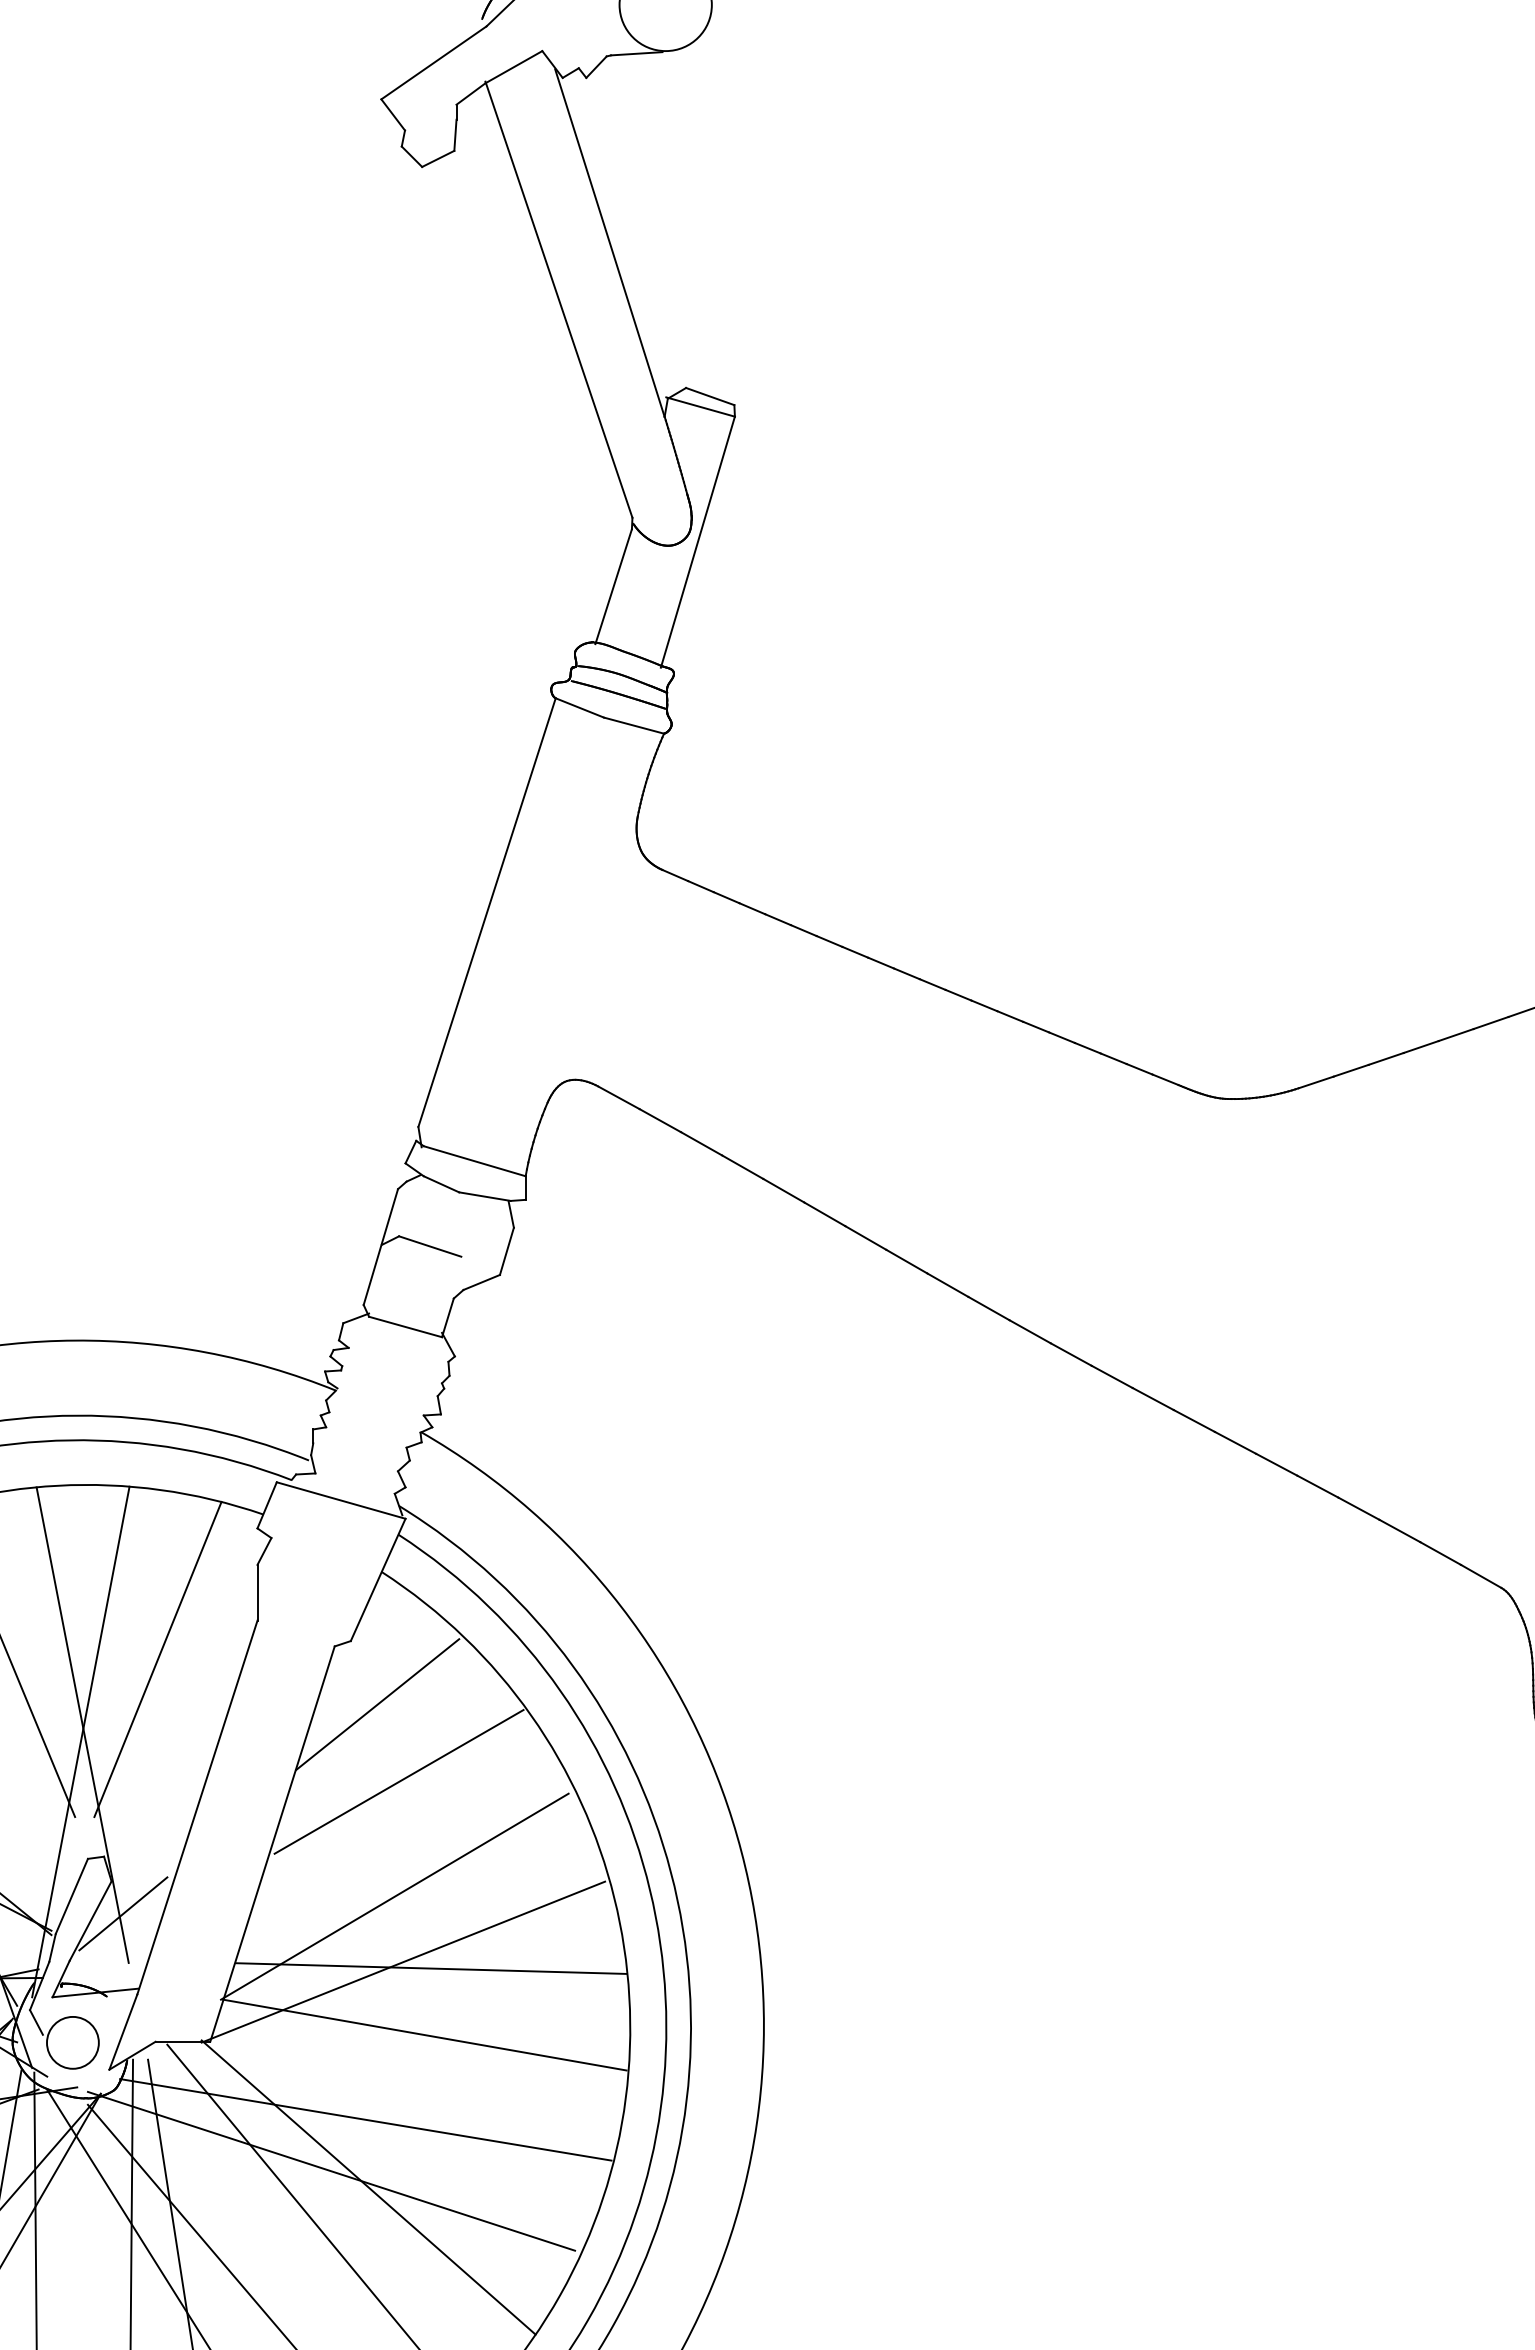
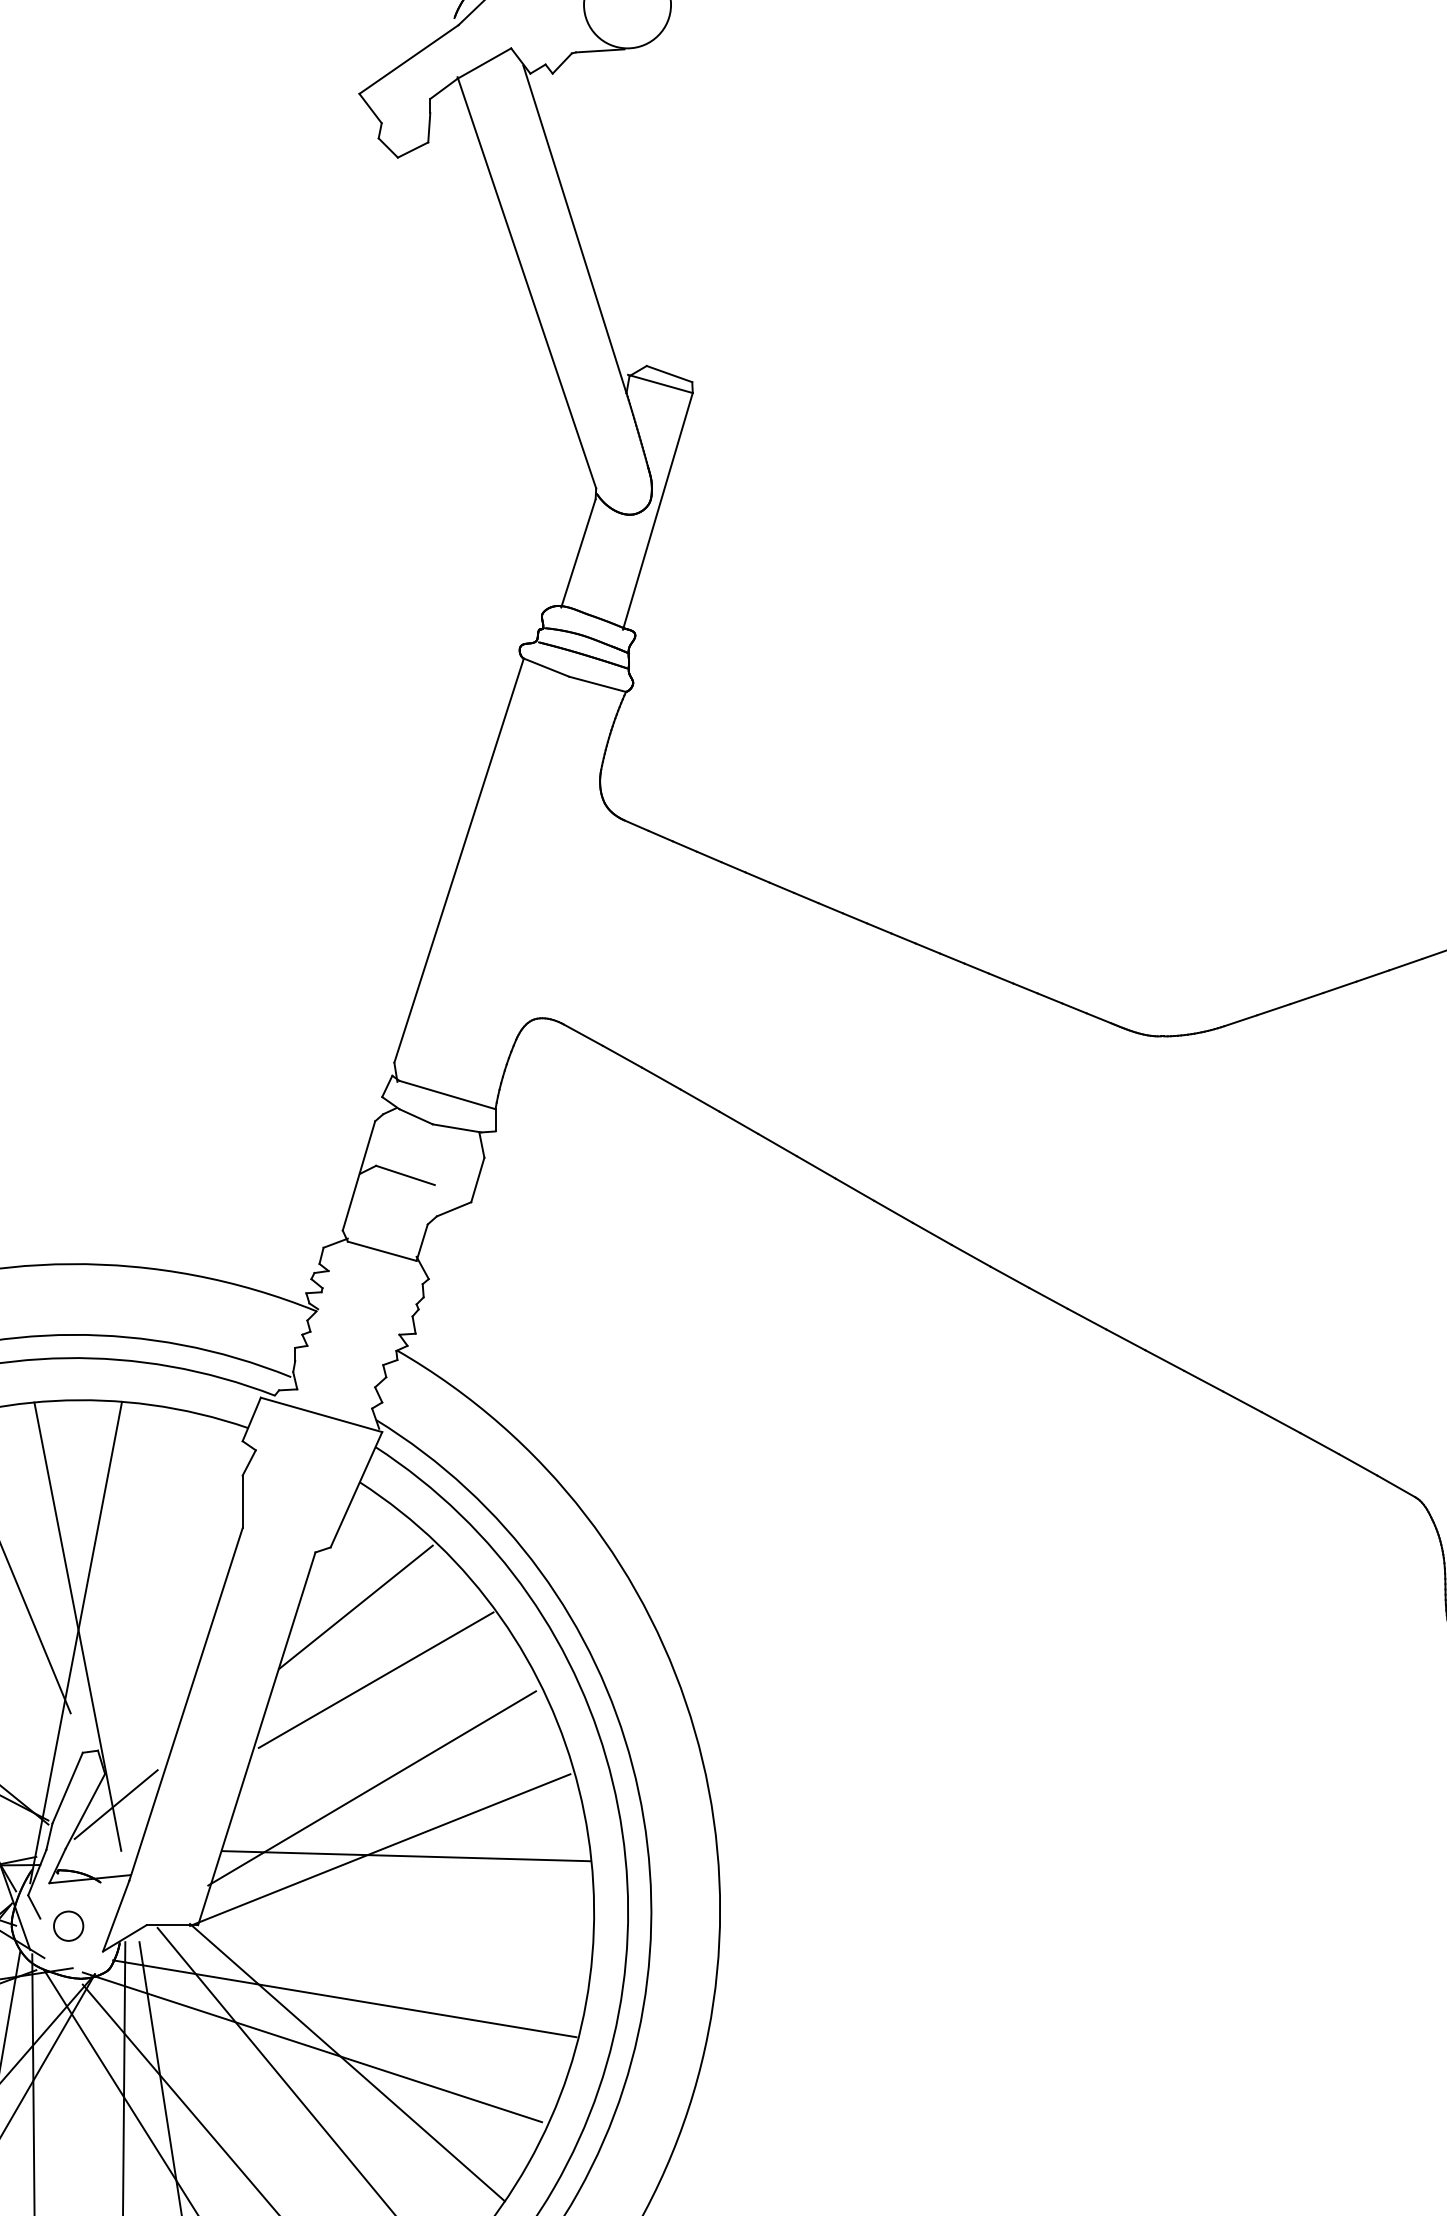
line: (157, 1659) -> (148, 1564), removed
line: (424, 2034) -> (400, 1918), removed
circle: (72, 2042) -> (68, 1925), size x0.6

